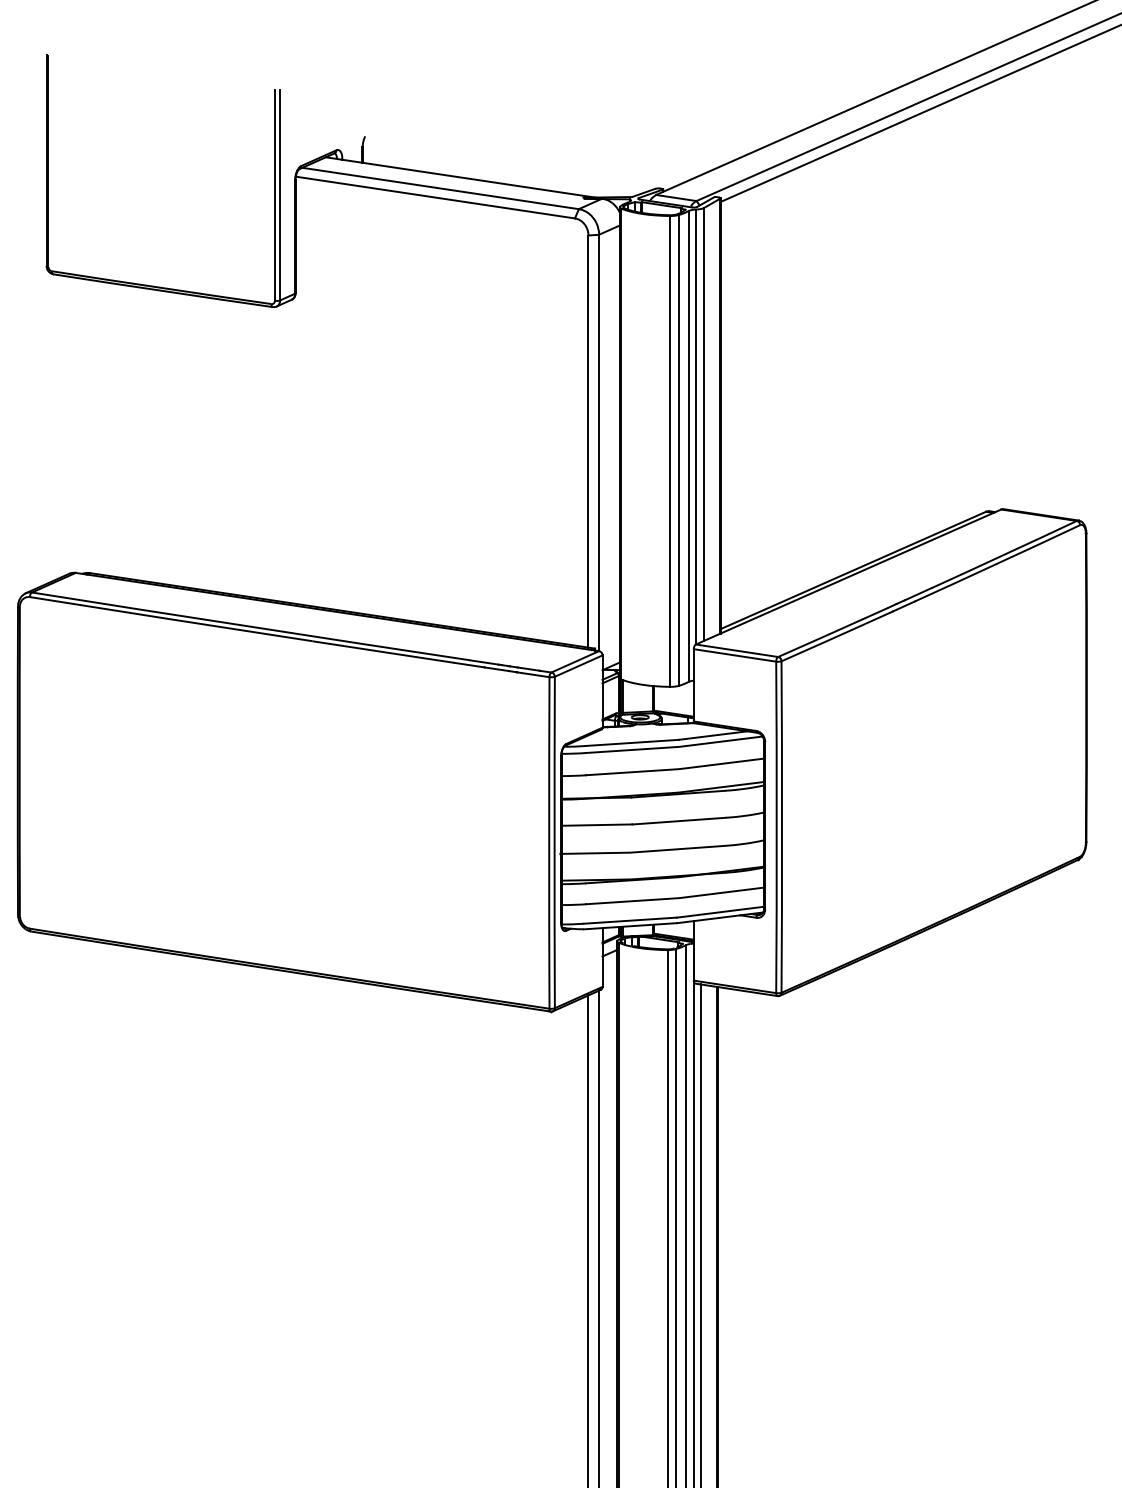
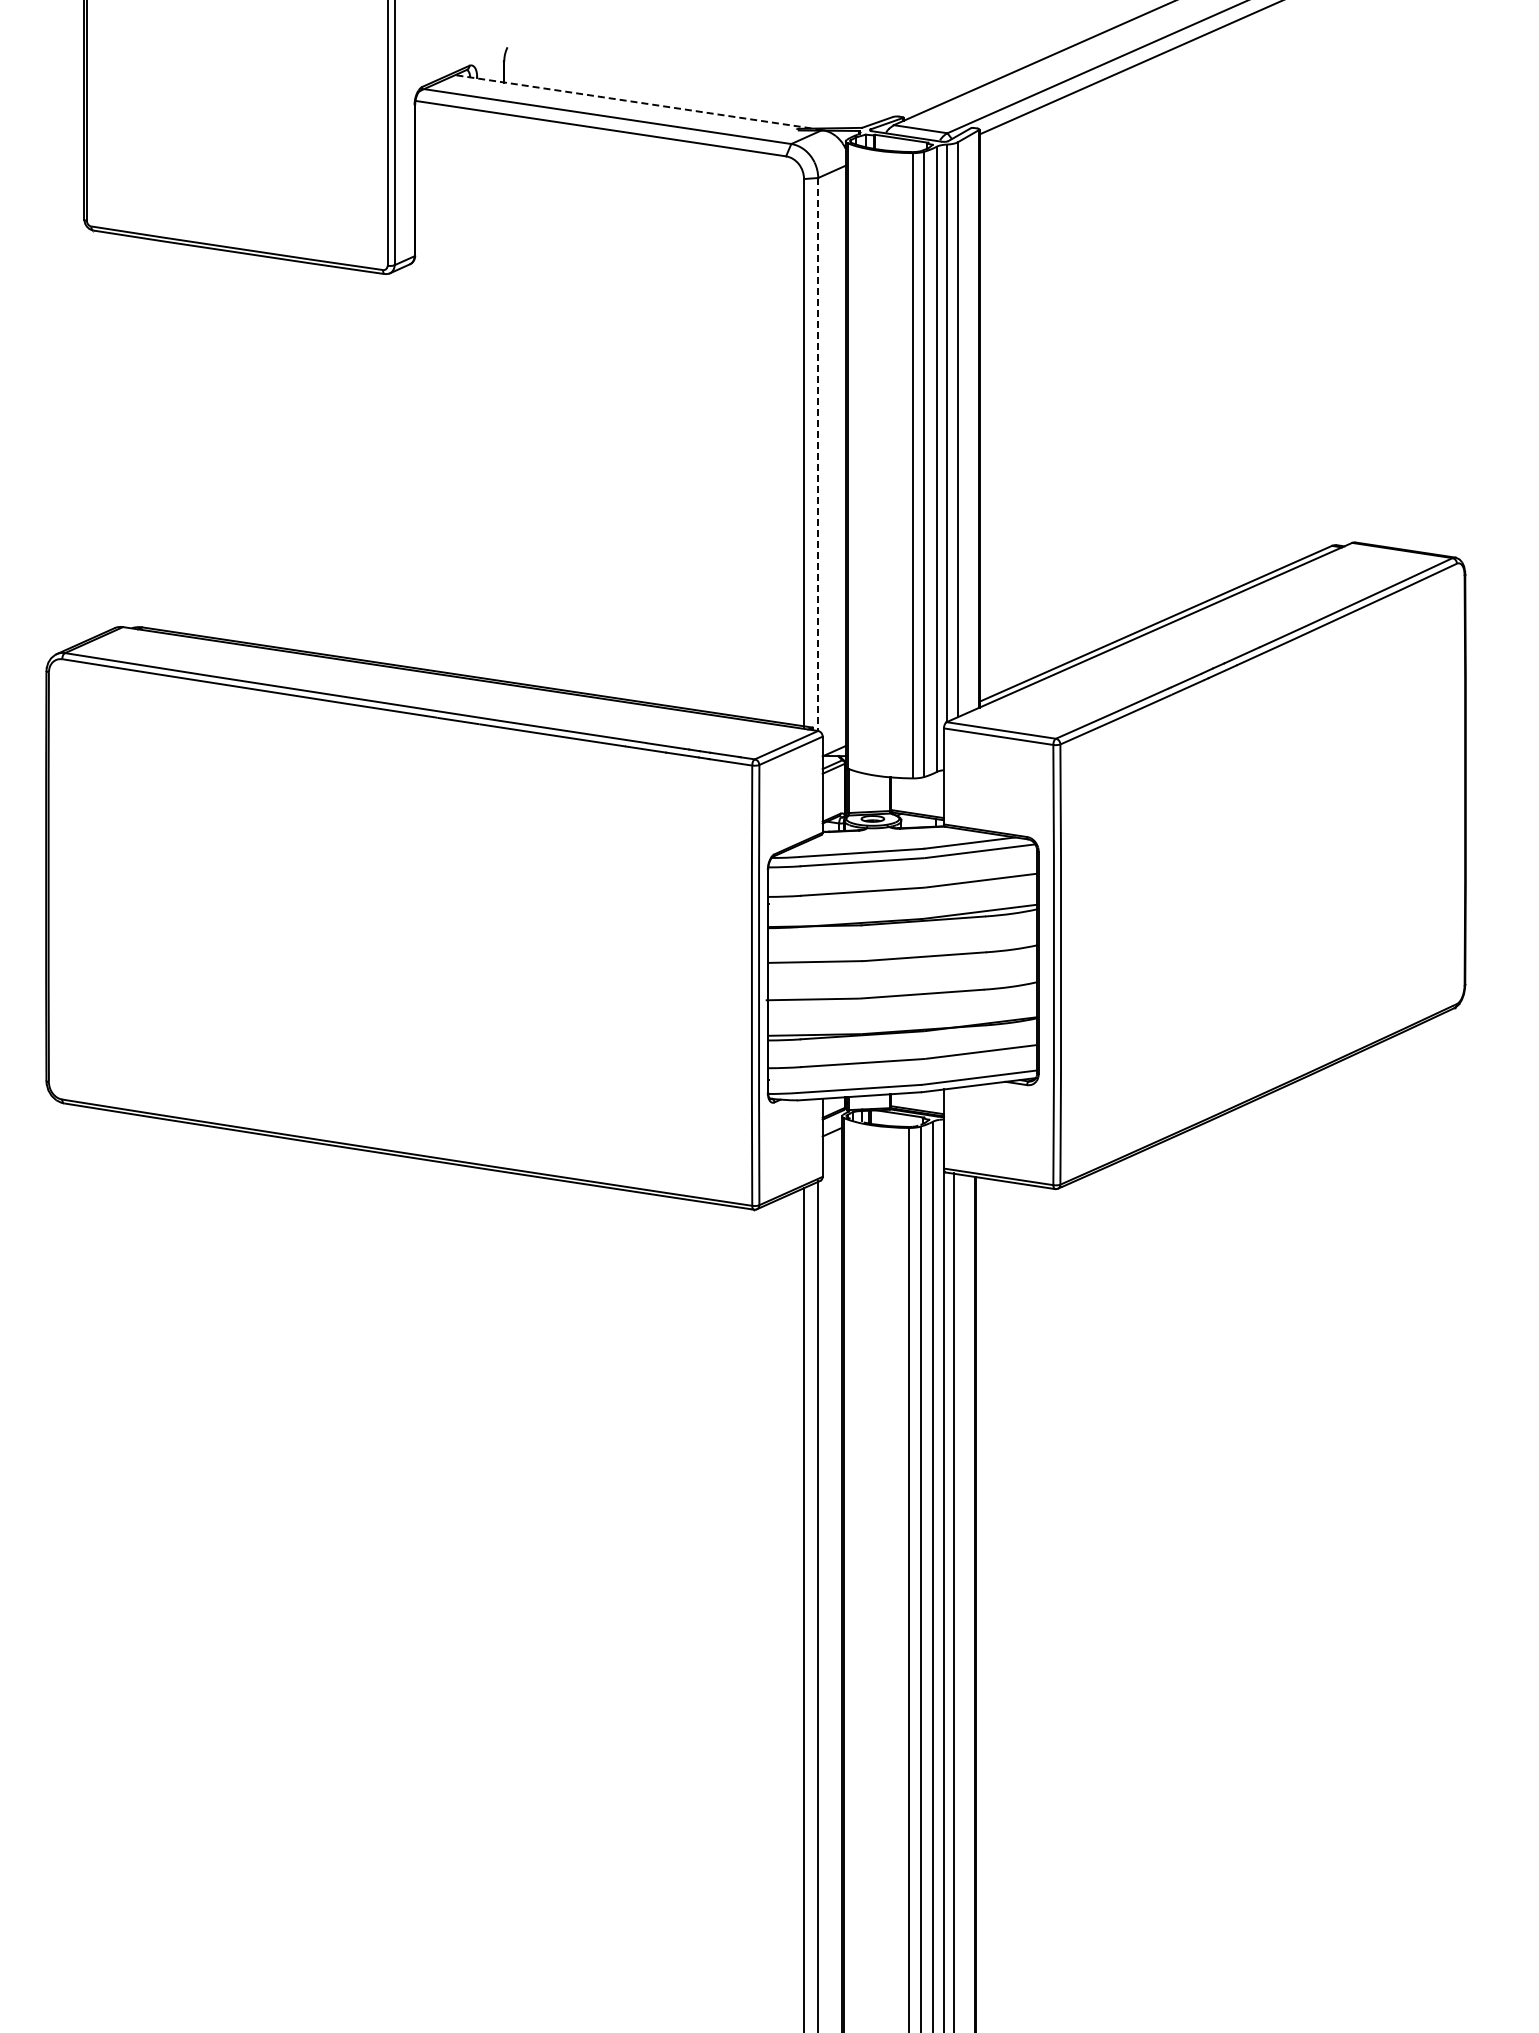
line: (463, 177) -> (638, 102), solid -> dashed
line: (599, 443) -> (818, 455), solid -> dashed

